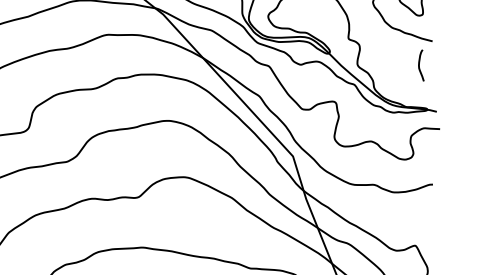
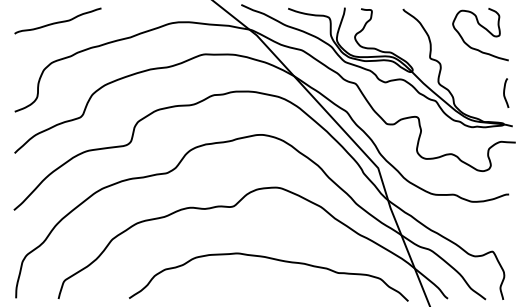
curve: (419, 64) -> (504, 92), moved

